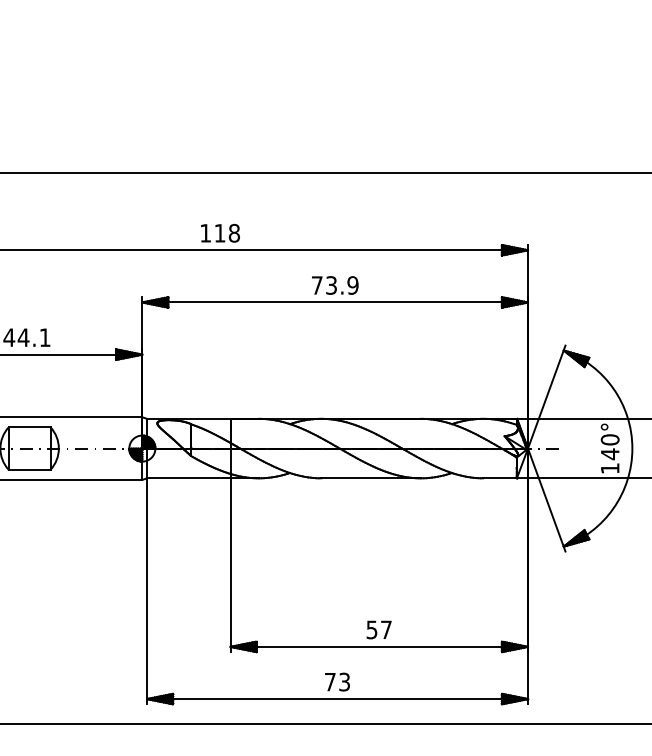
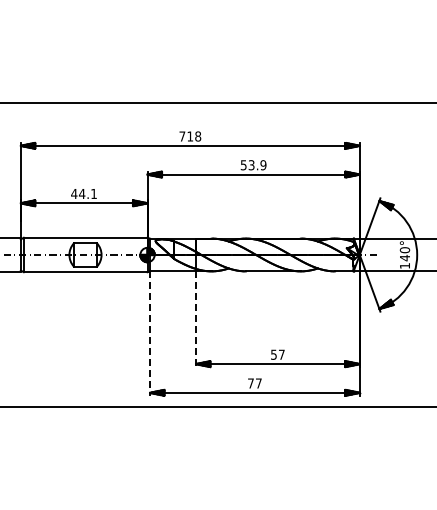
text: (205, 233) -> (182, 136), 118 -> 718
text: (316, 285) -> (243, 165), 73.9 -> 53.9
line: (231, 565) -> (196, 319), solid -> dashed
line: (147, 593) -> (150, 334), solid -> dashed
text: (344, 682) -> (258, 383), 73 -> 77

